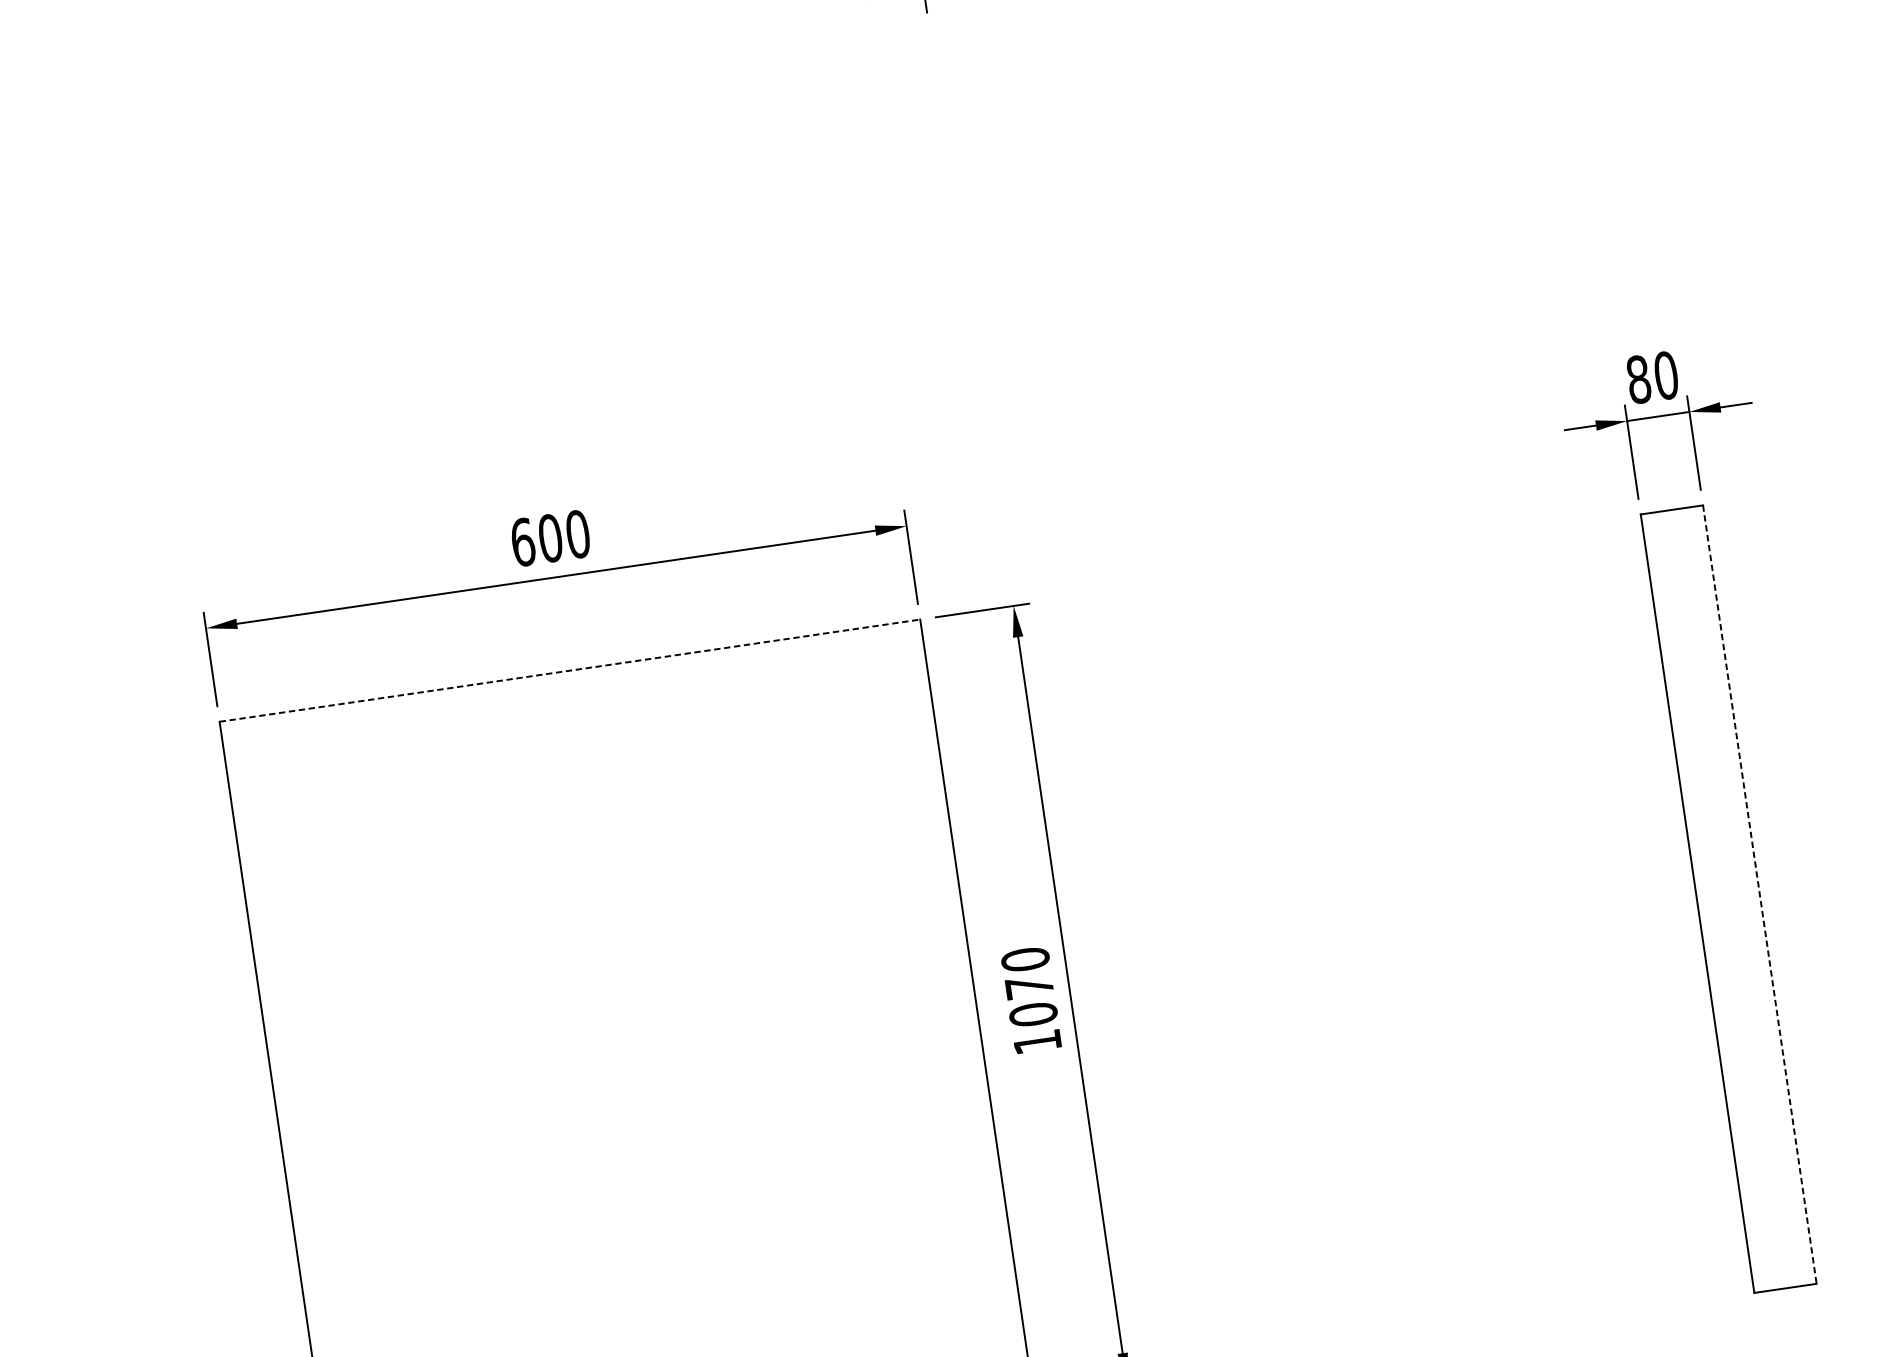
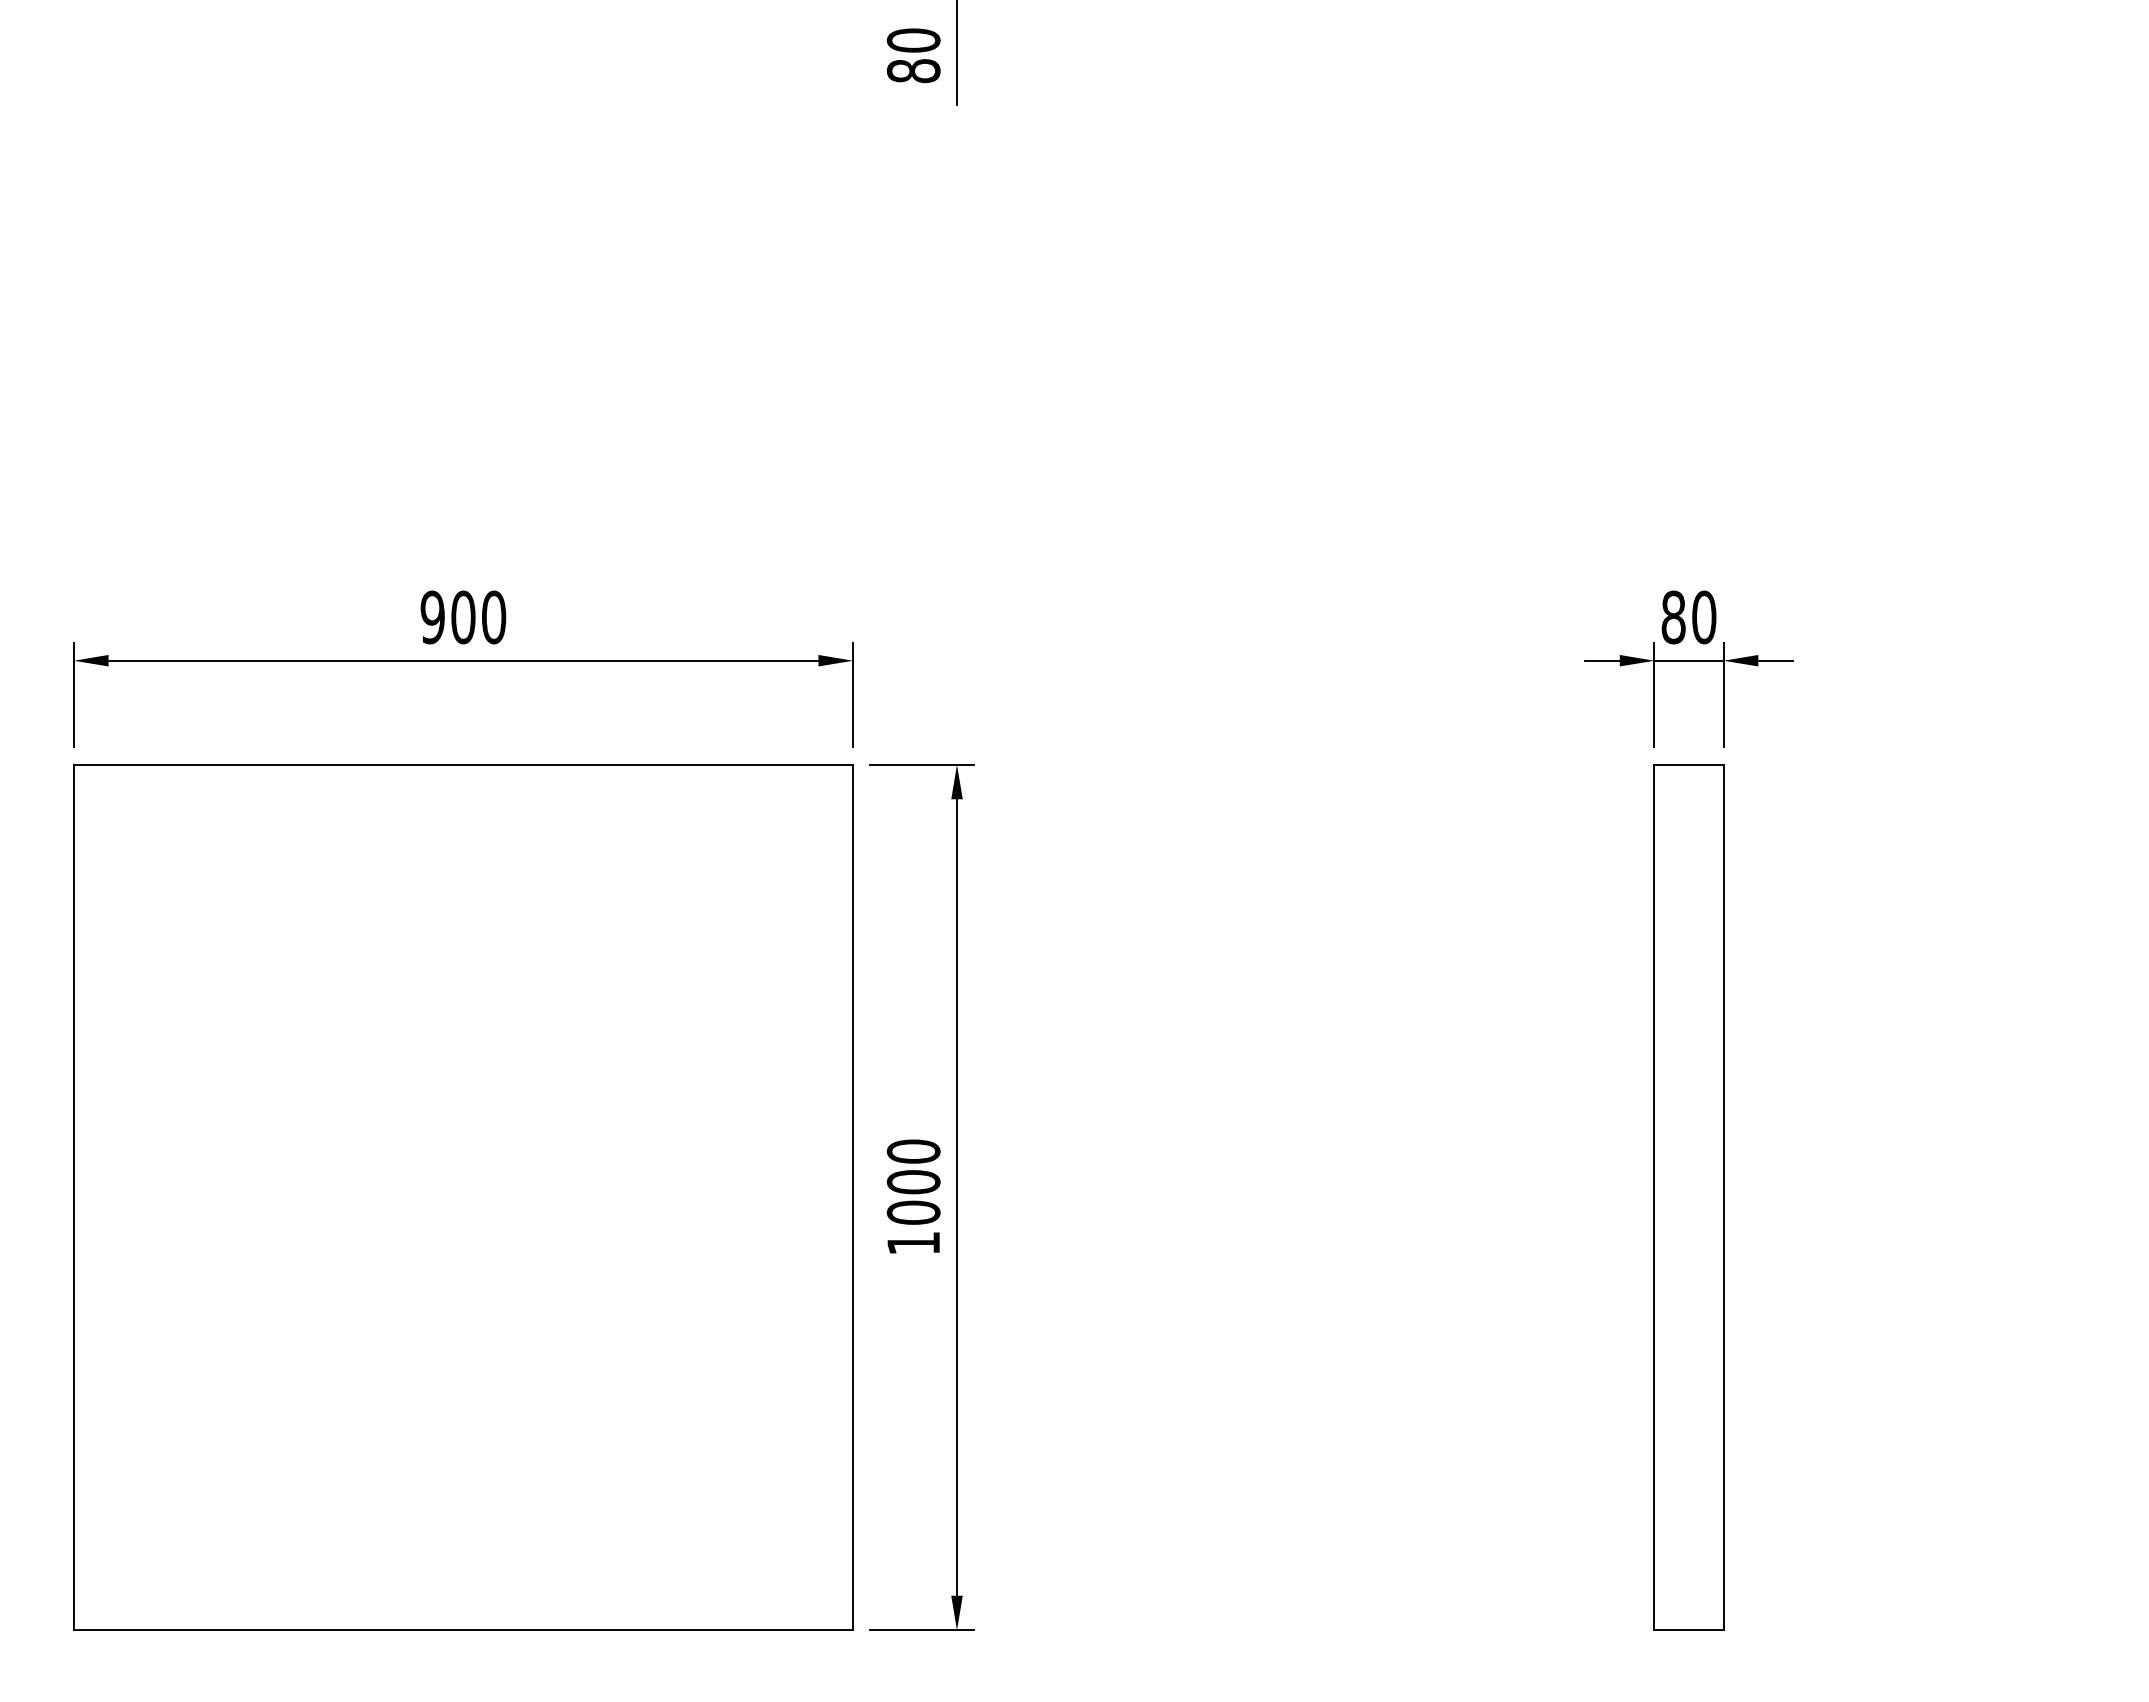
text: (522, 542) -> (432, 617), 600 -> 900
line: (569, 670) -> (463, 764), dashed -> solid
line: (1759, 894) -> (1723, 1197), dashed -> solid
text: (1029, 987) -> (913, 1182), 1070 -> 1000

